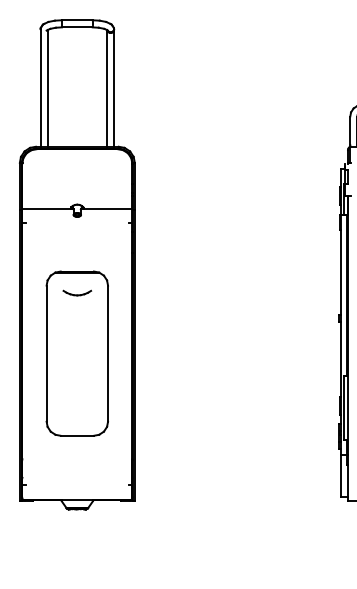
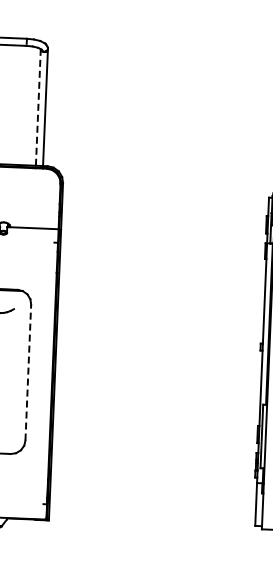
line: (106, 87) -> (37, 106), solid -> dashed
line: (108, 353) -> (28, 372), solid -> dashed

